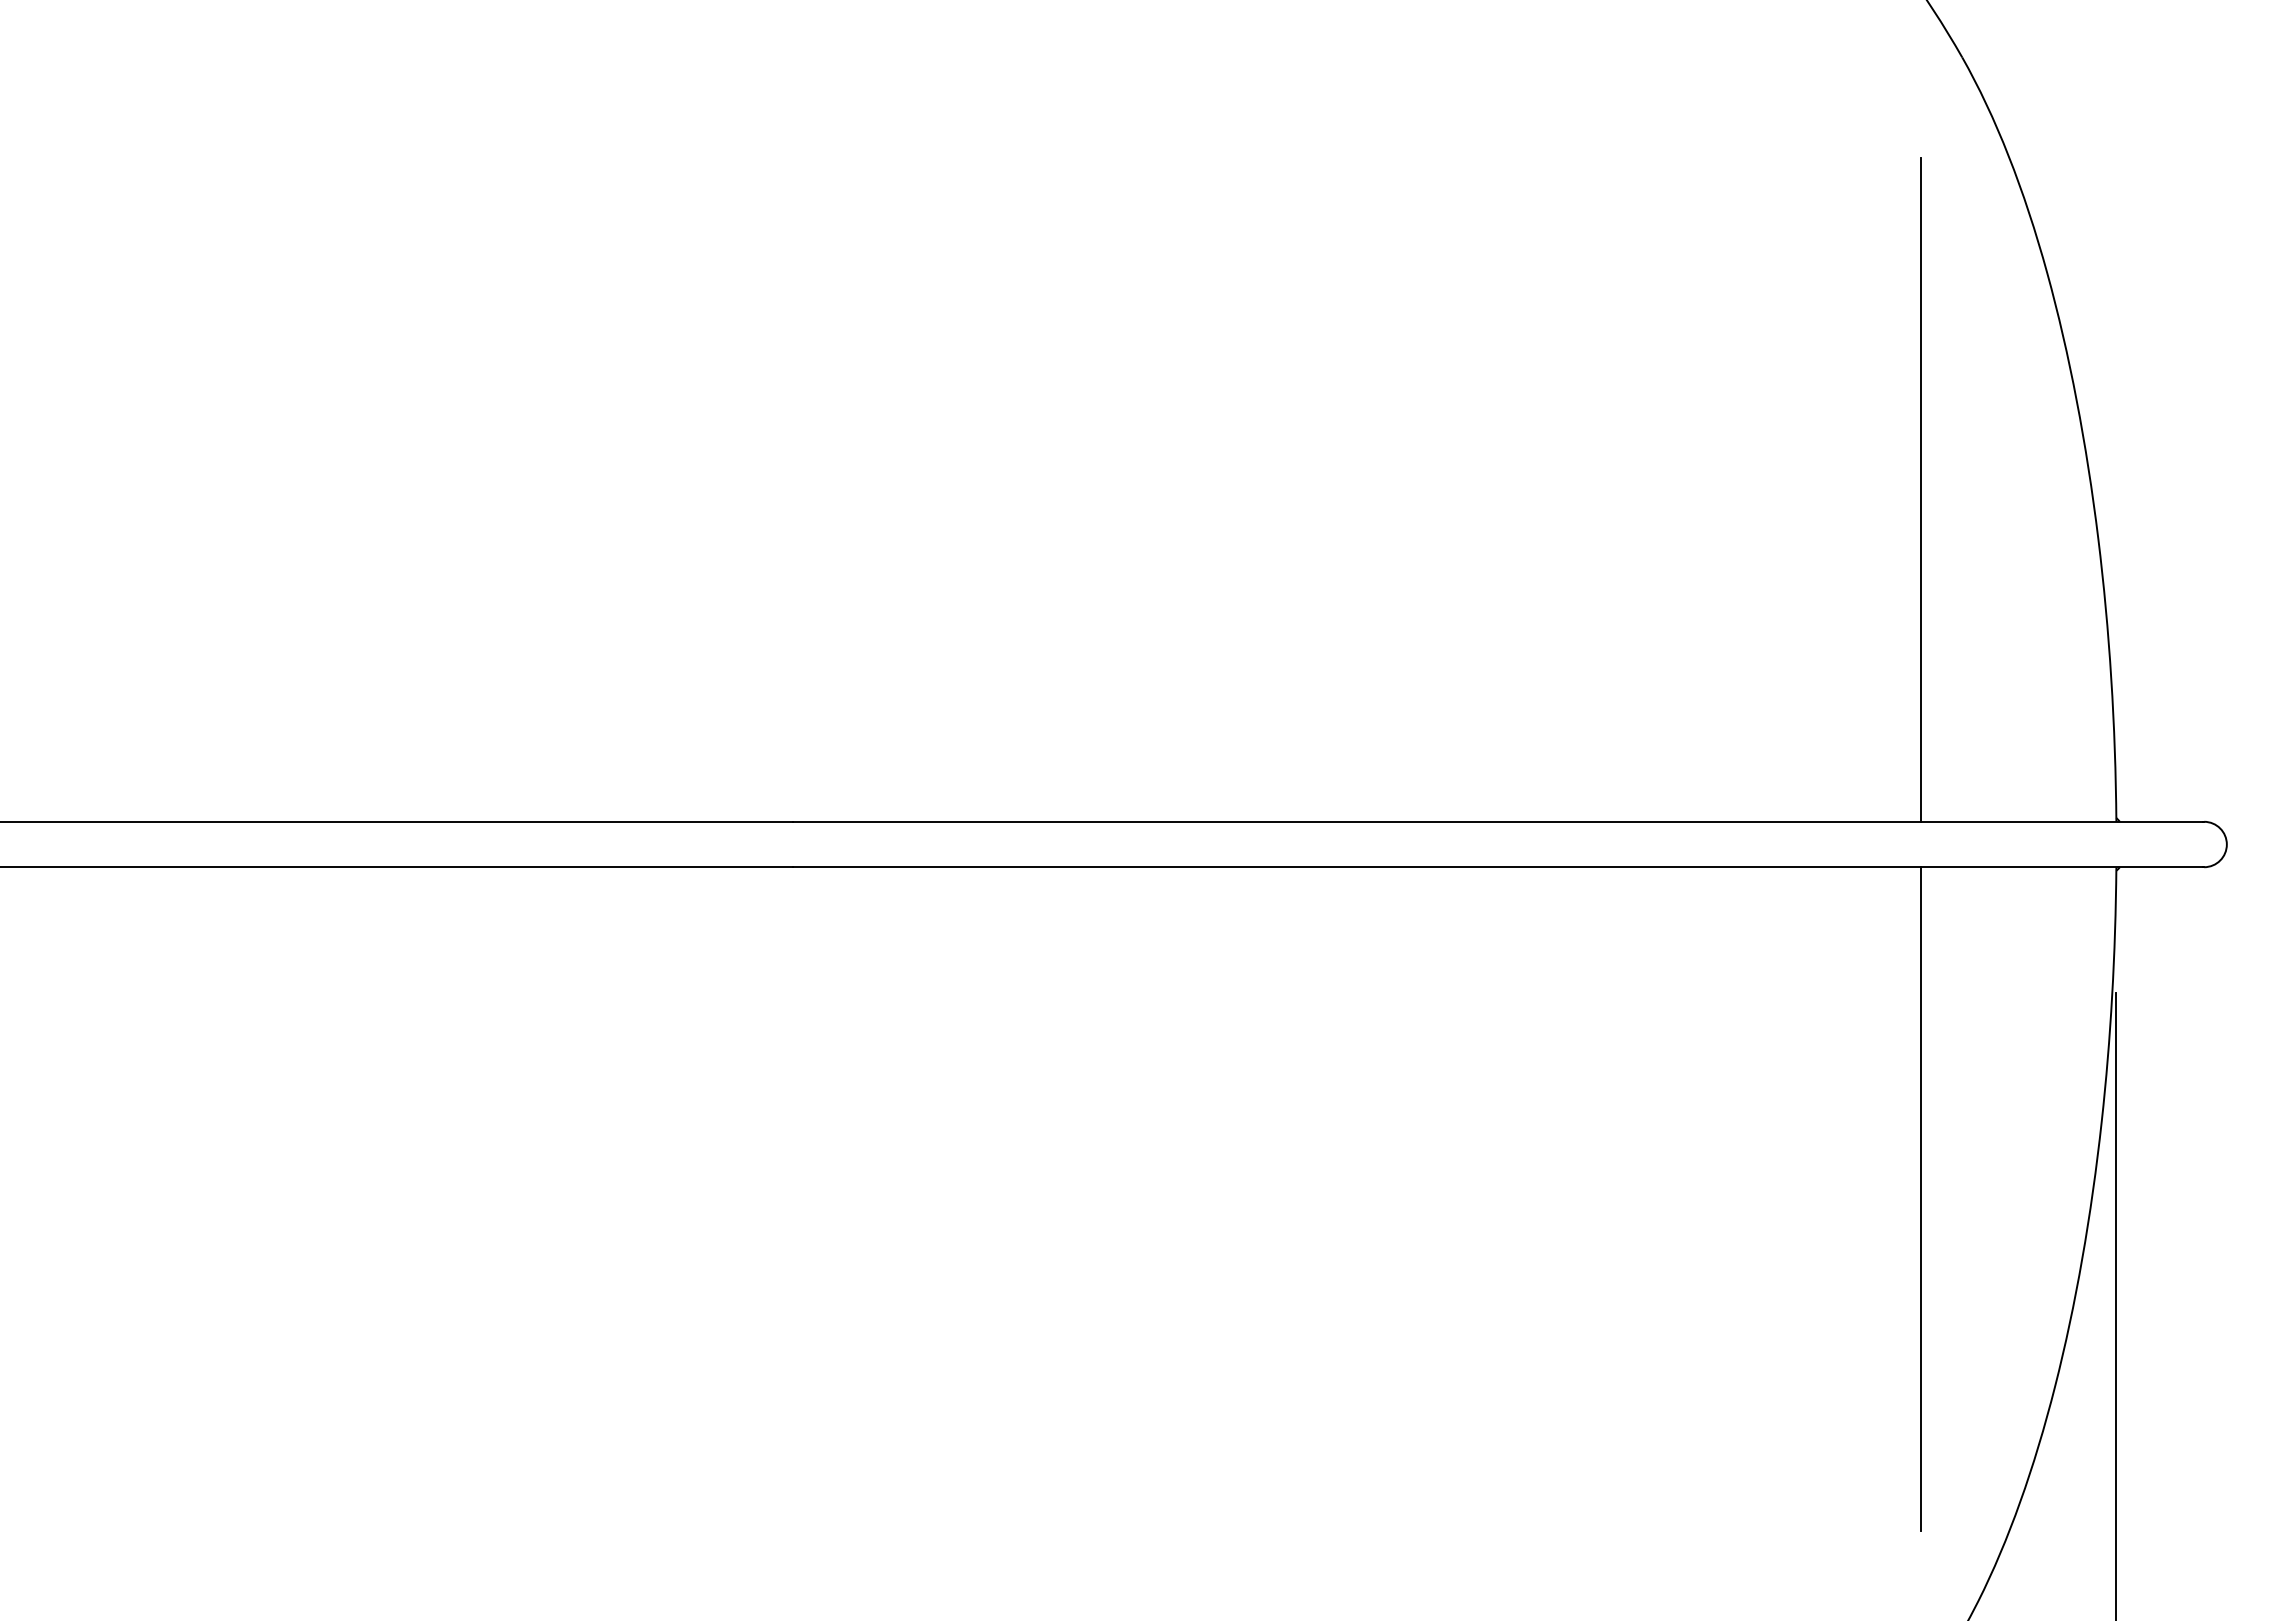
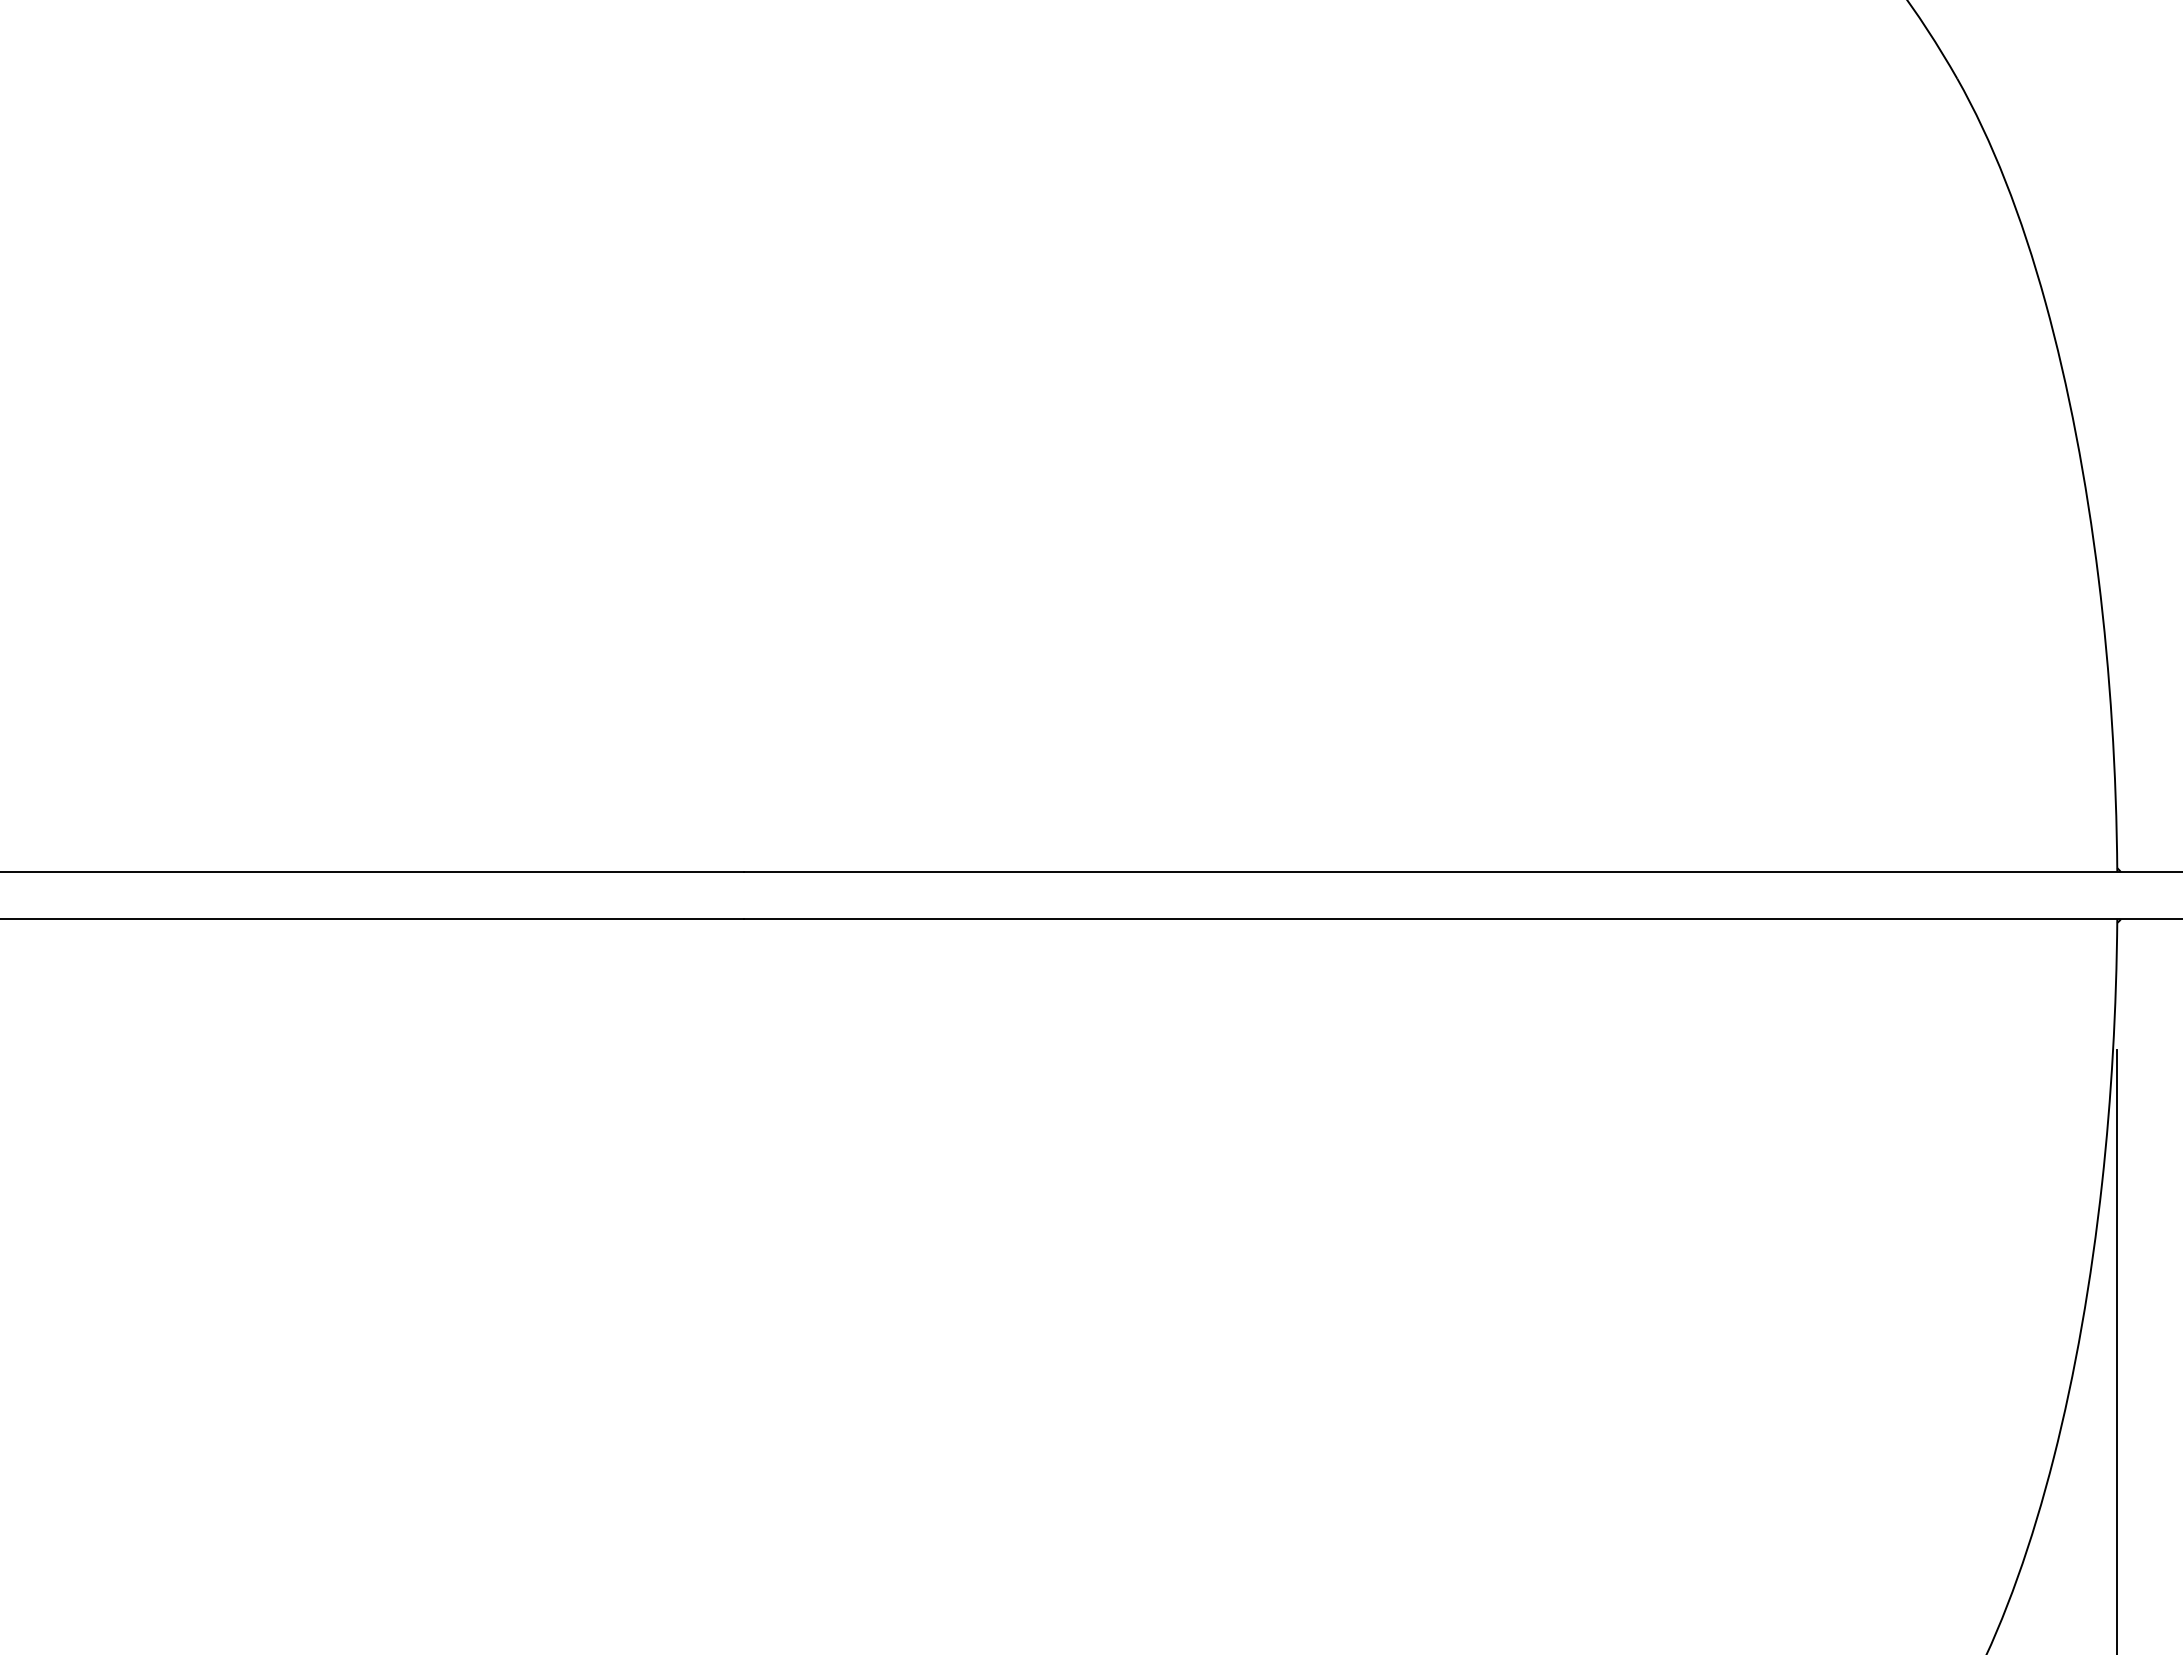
line: (1921, 489) -> (1915, 527), removed
line: (1921, 1198) -> (1915, 1263), removed

